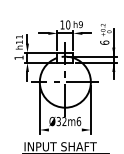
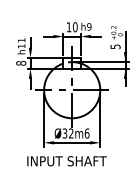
text: (104, 42) -> (115, 46), 6 -> 5
text: (19, 57) -> (21, 63), 1 -> 8
line: (65, 129) -> (72, 142), added

